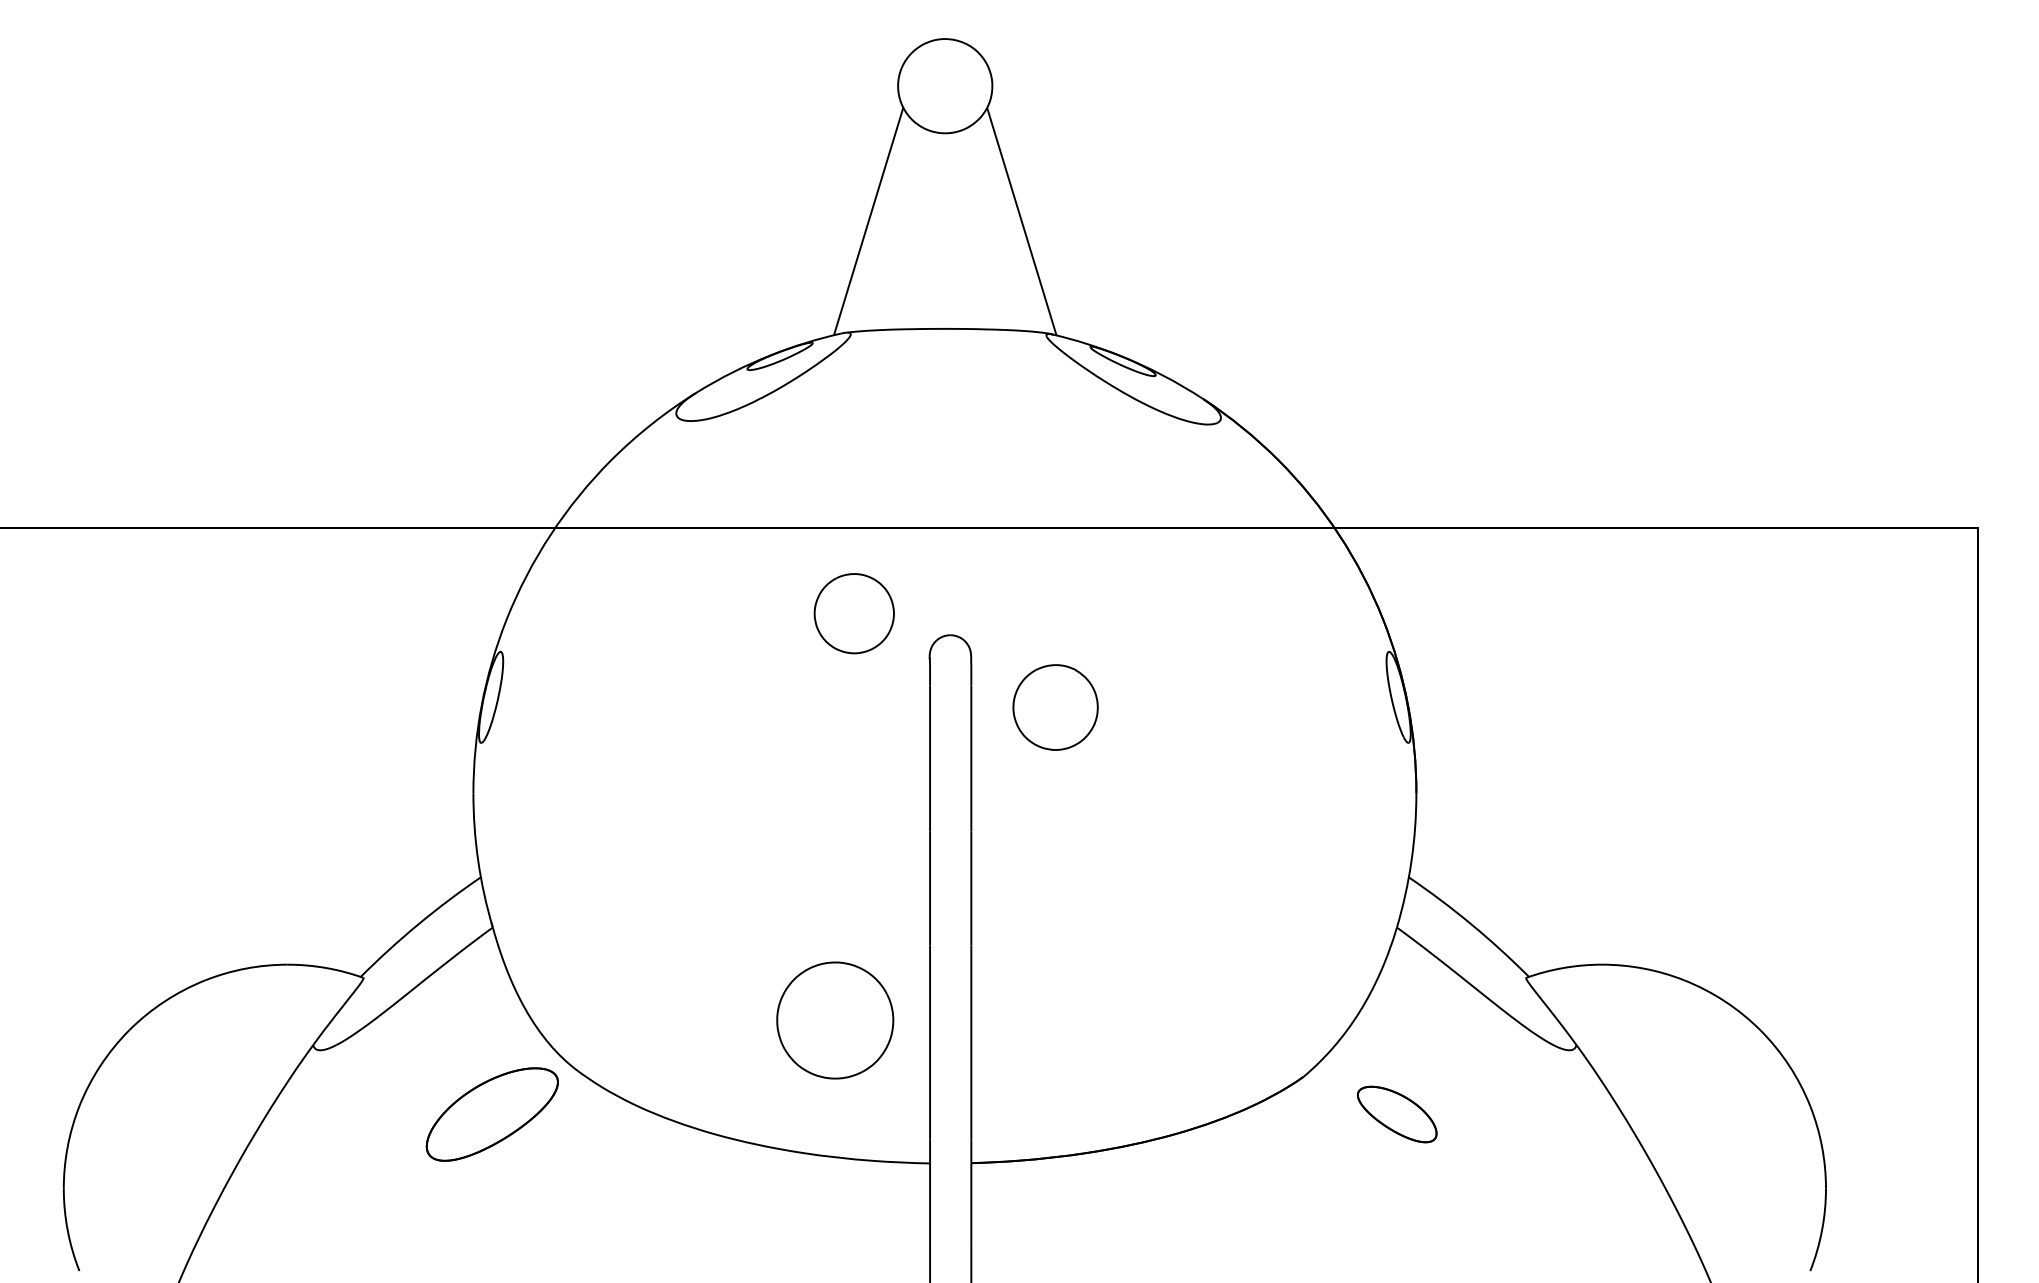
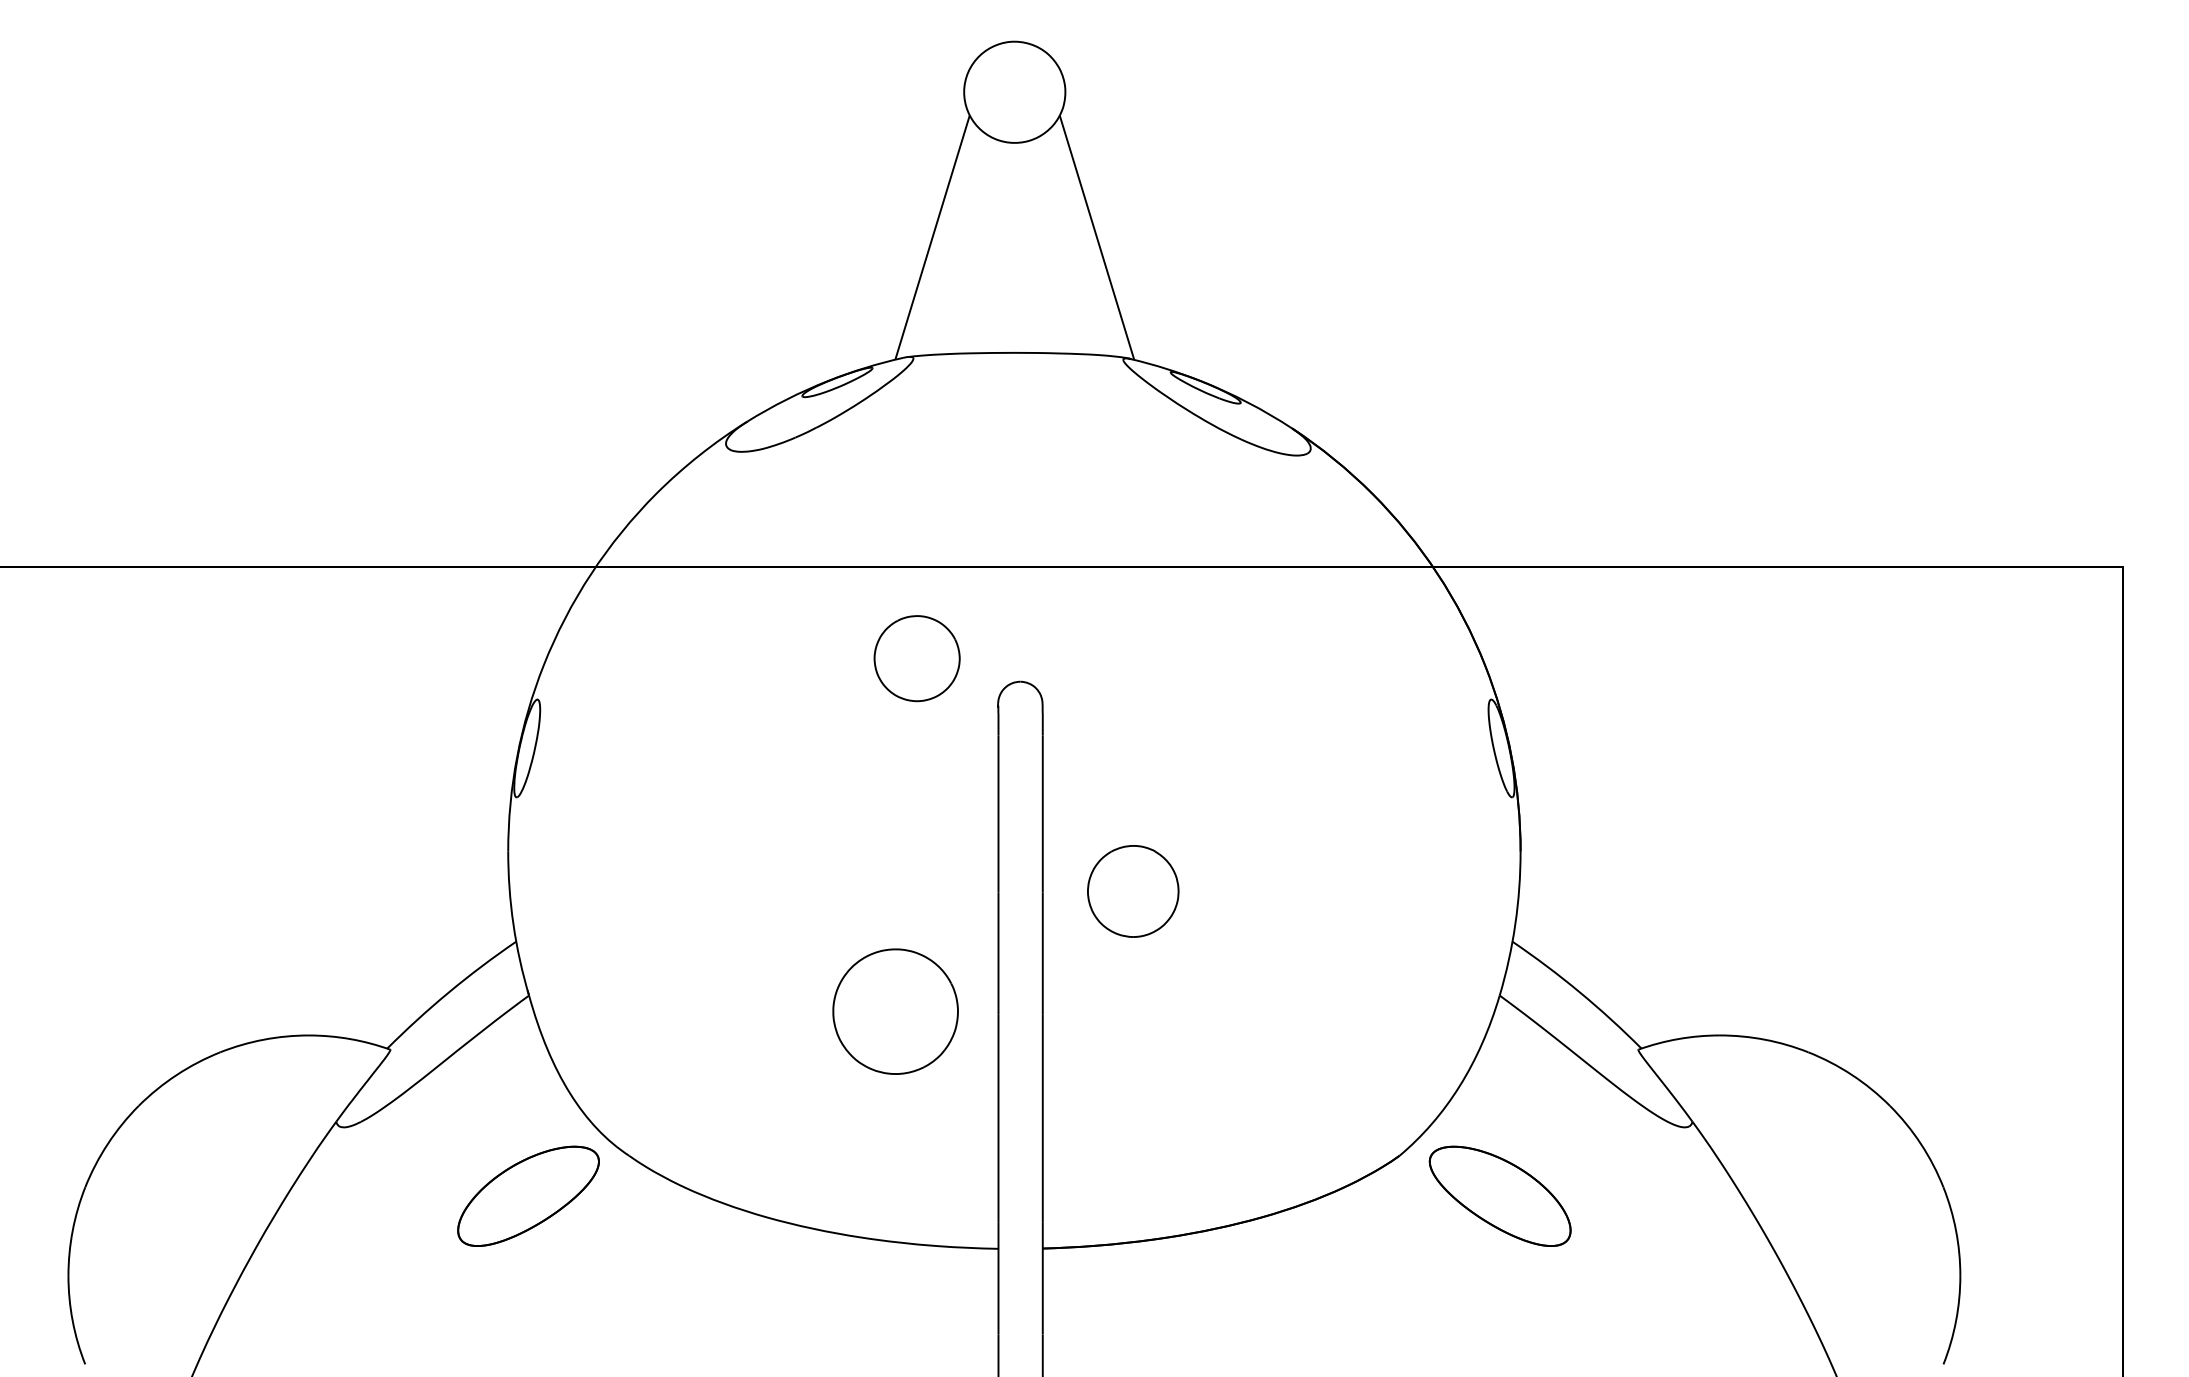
part: (1055, 707) -> (1133, 891), moved
part: (835, 1020) -> (895, 1011), moved
part: (1396, 1114) -> (1499, 1196), size x1.67

